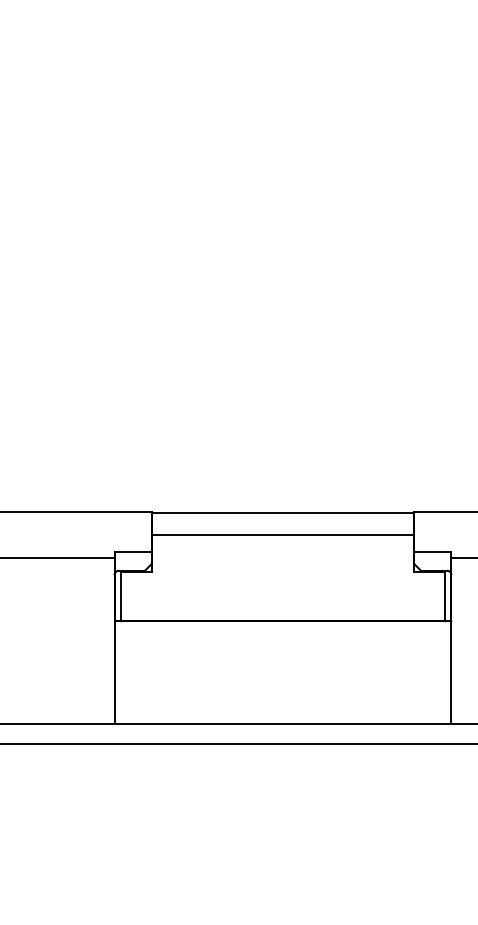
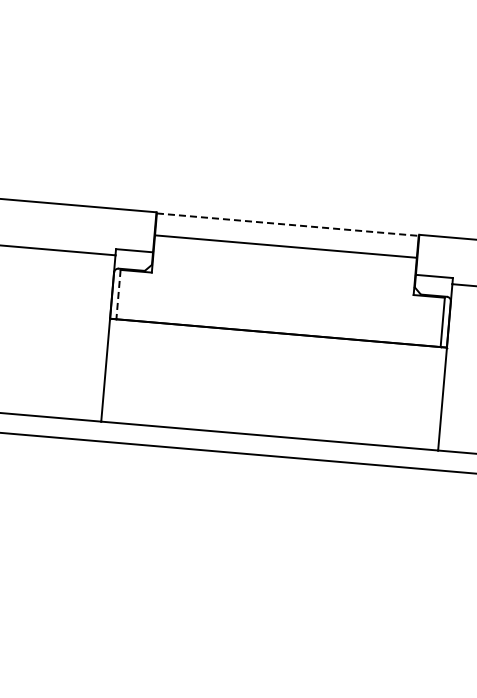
line: (283, 512) -> (288, 224), solid -> dashed
line: (121, 596) -> (118, 294), solid -> dashed

